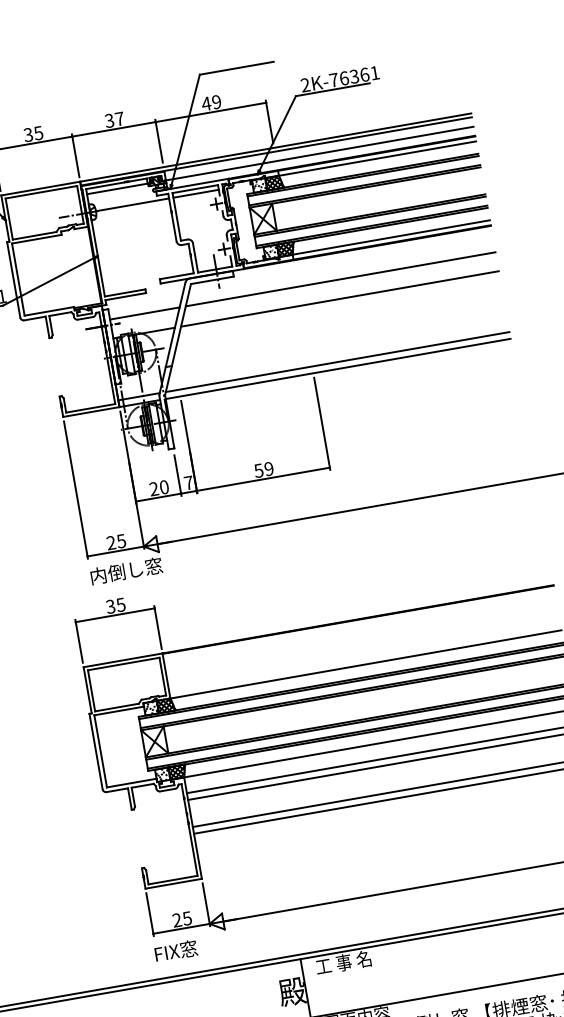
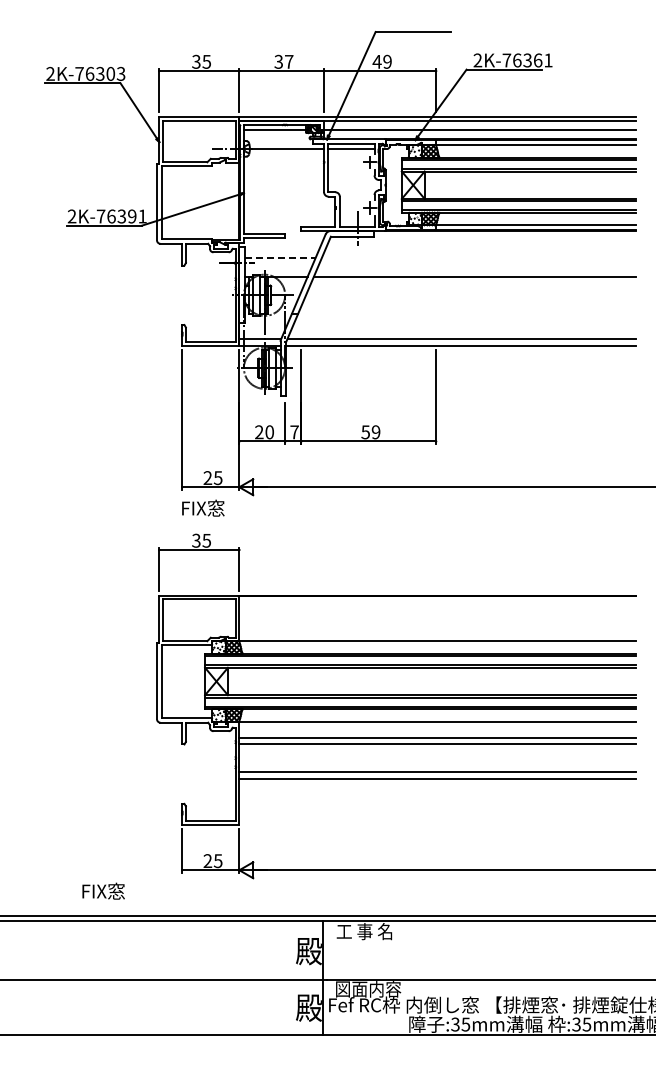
line: (339, 279) -> (478, 257), removed
line: (144, 313) -> (280, 257), solid -> dashed
text: (126, 570) -> (218, 507), 内倒し窓 -> FIX窓
text: (175, 950) -> (103, 890), moved

